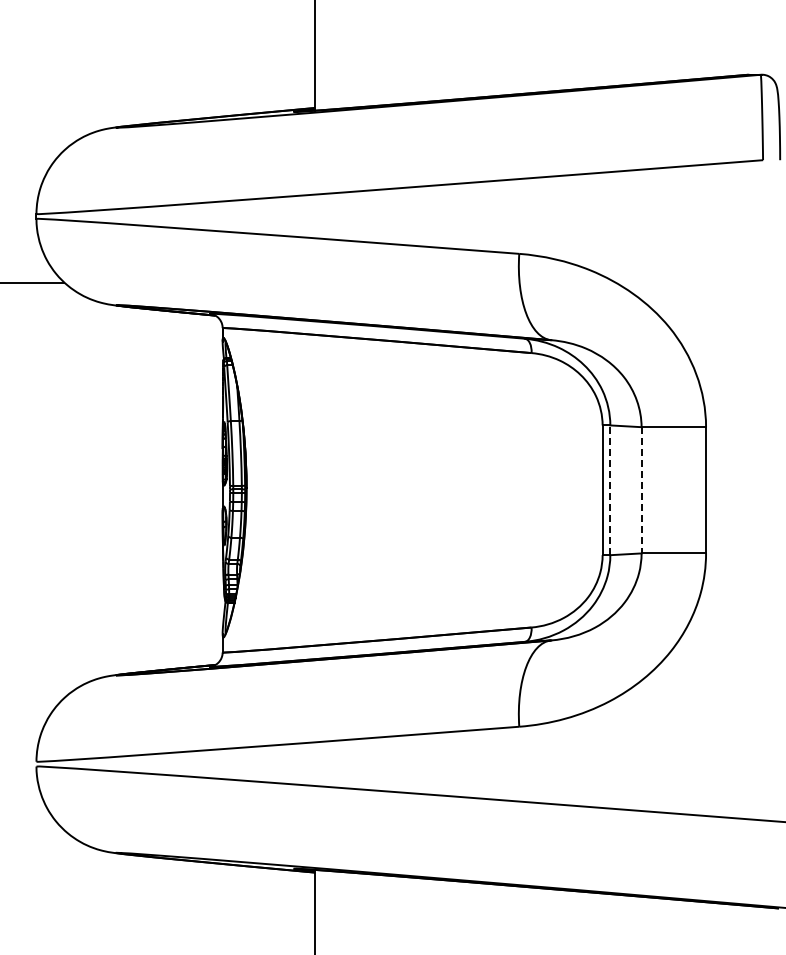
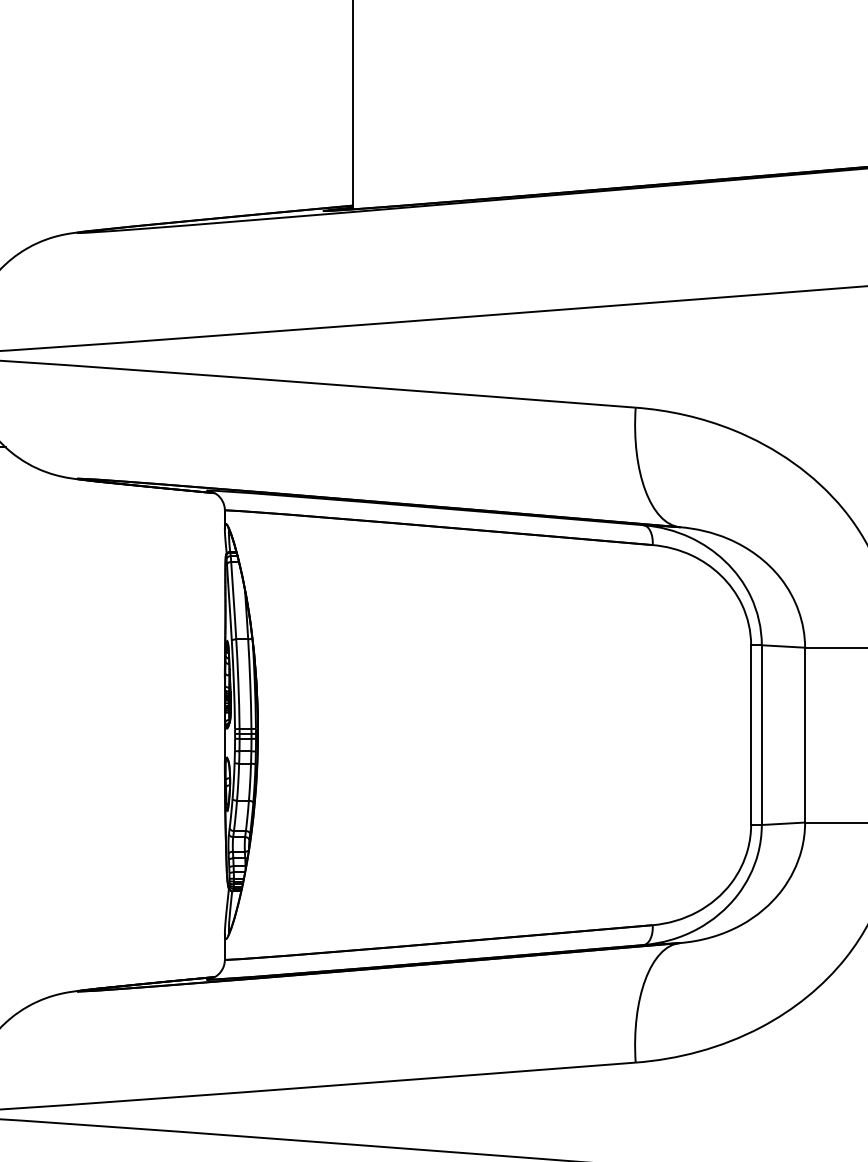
line: (610, 490) -> (762, 735), dashed -> solid
line: (641, 490) -> (804, 735), dashed -> solid

